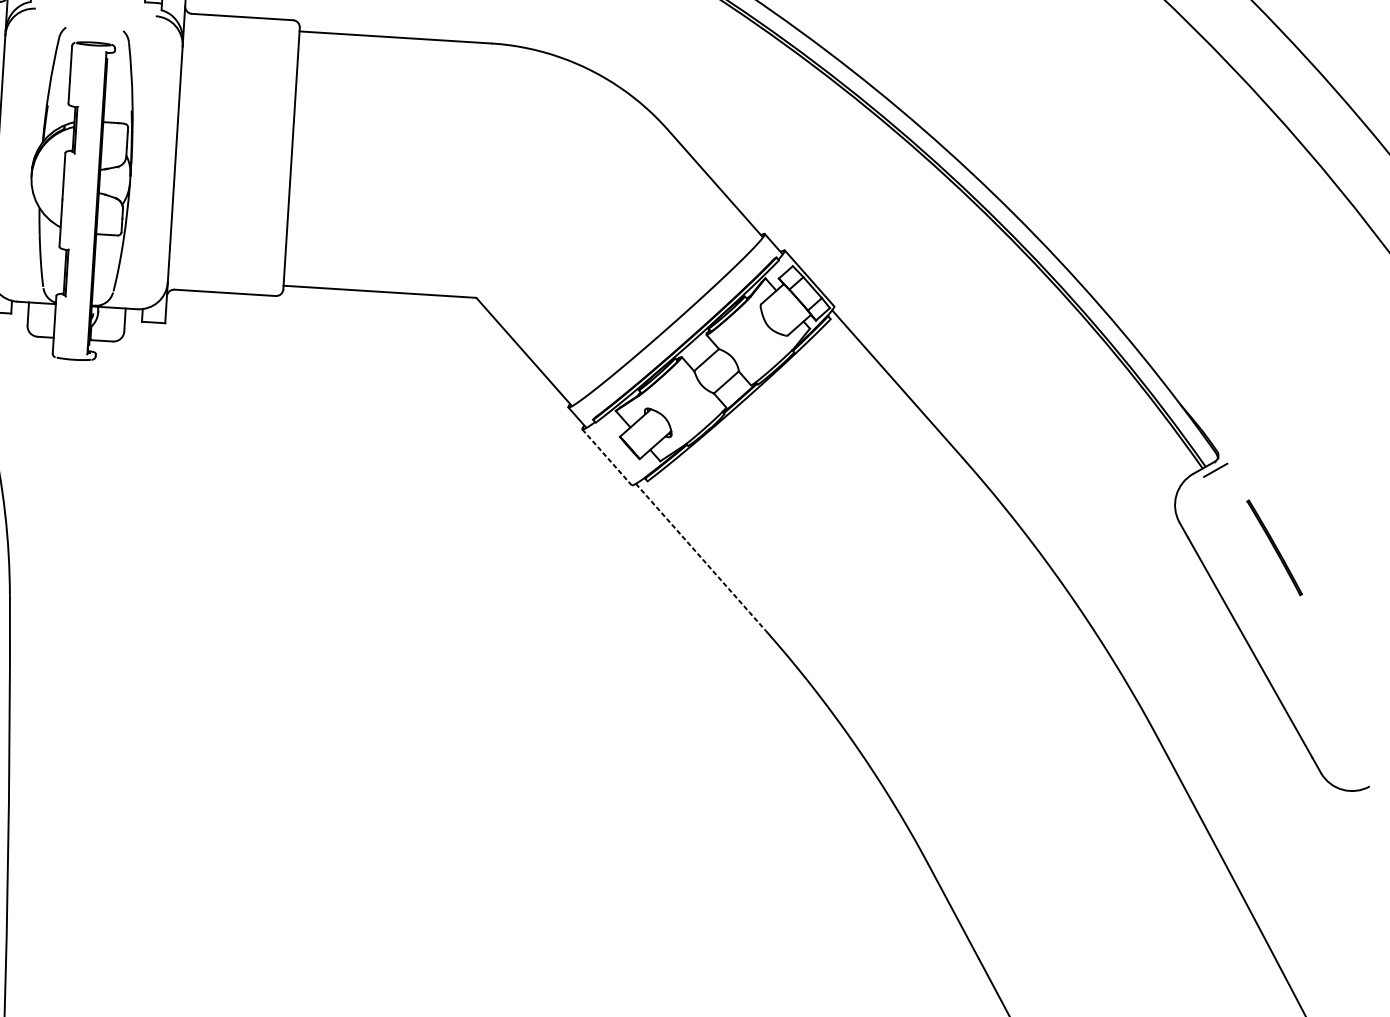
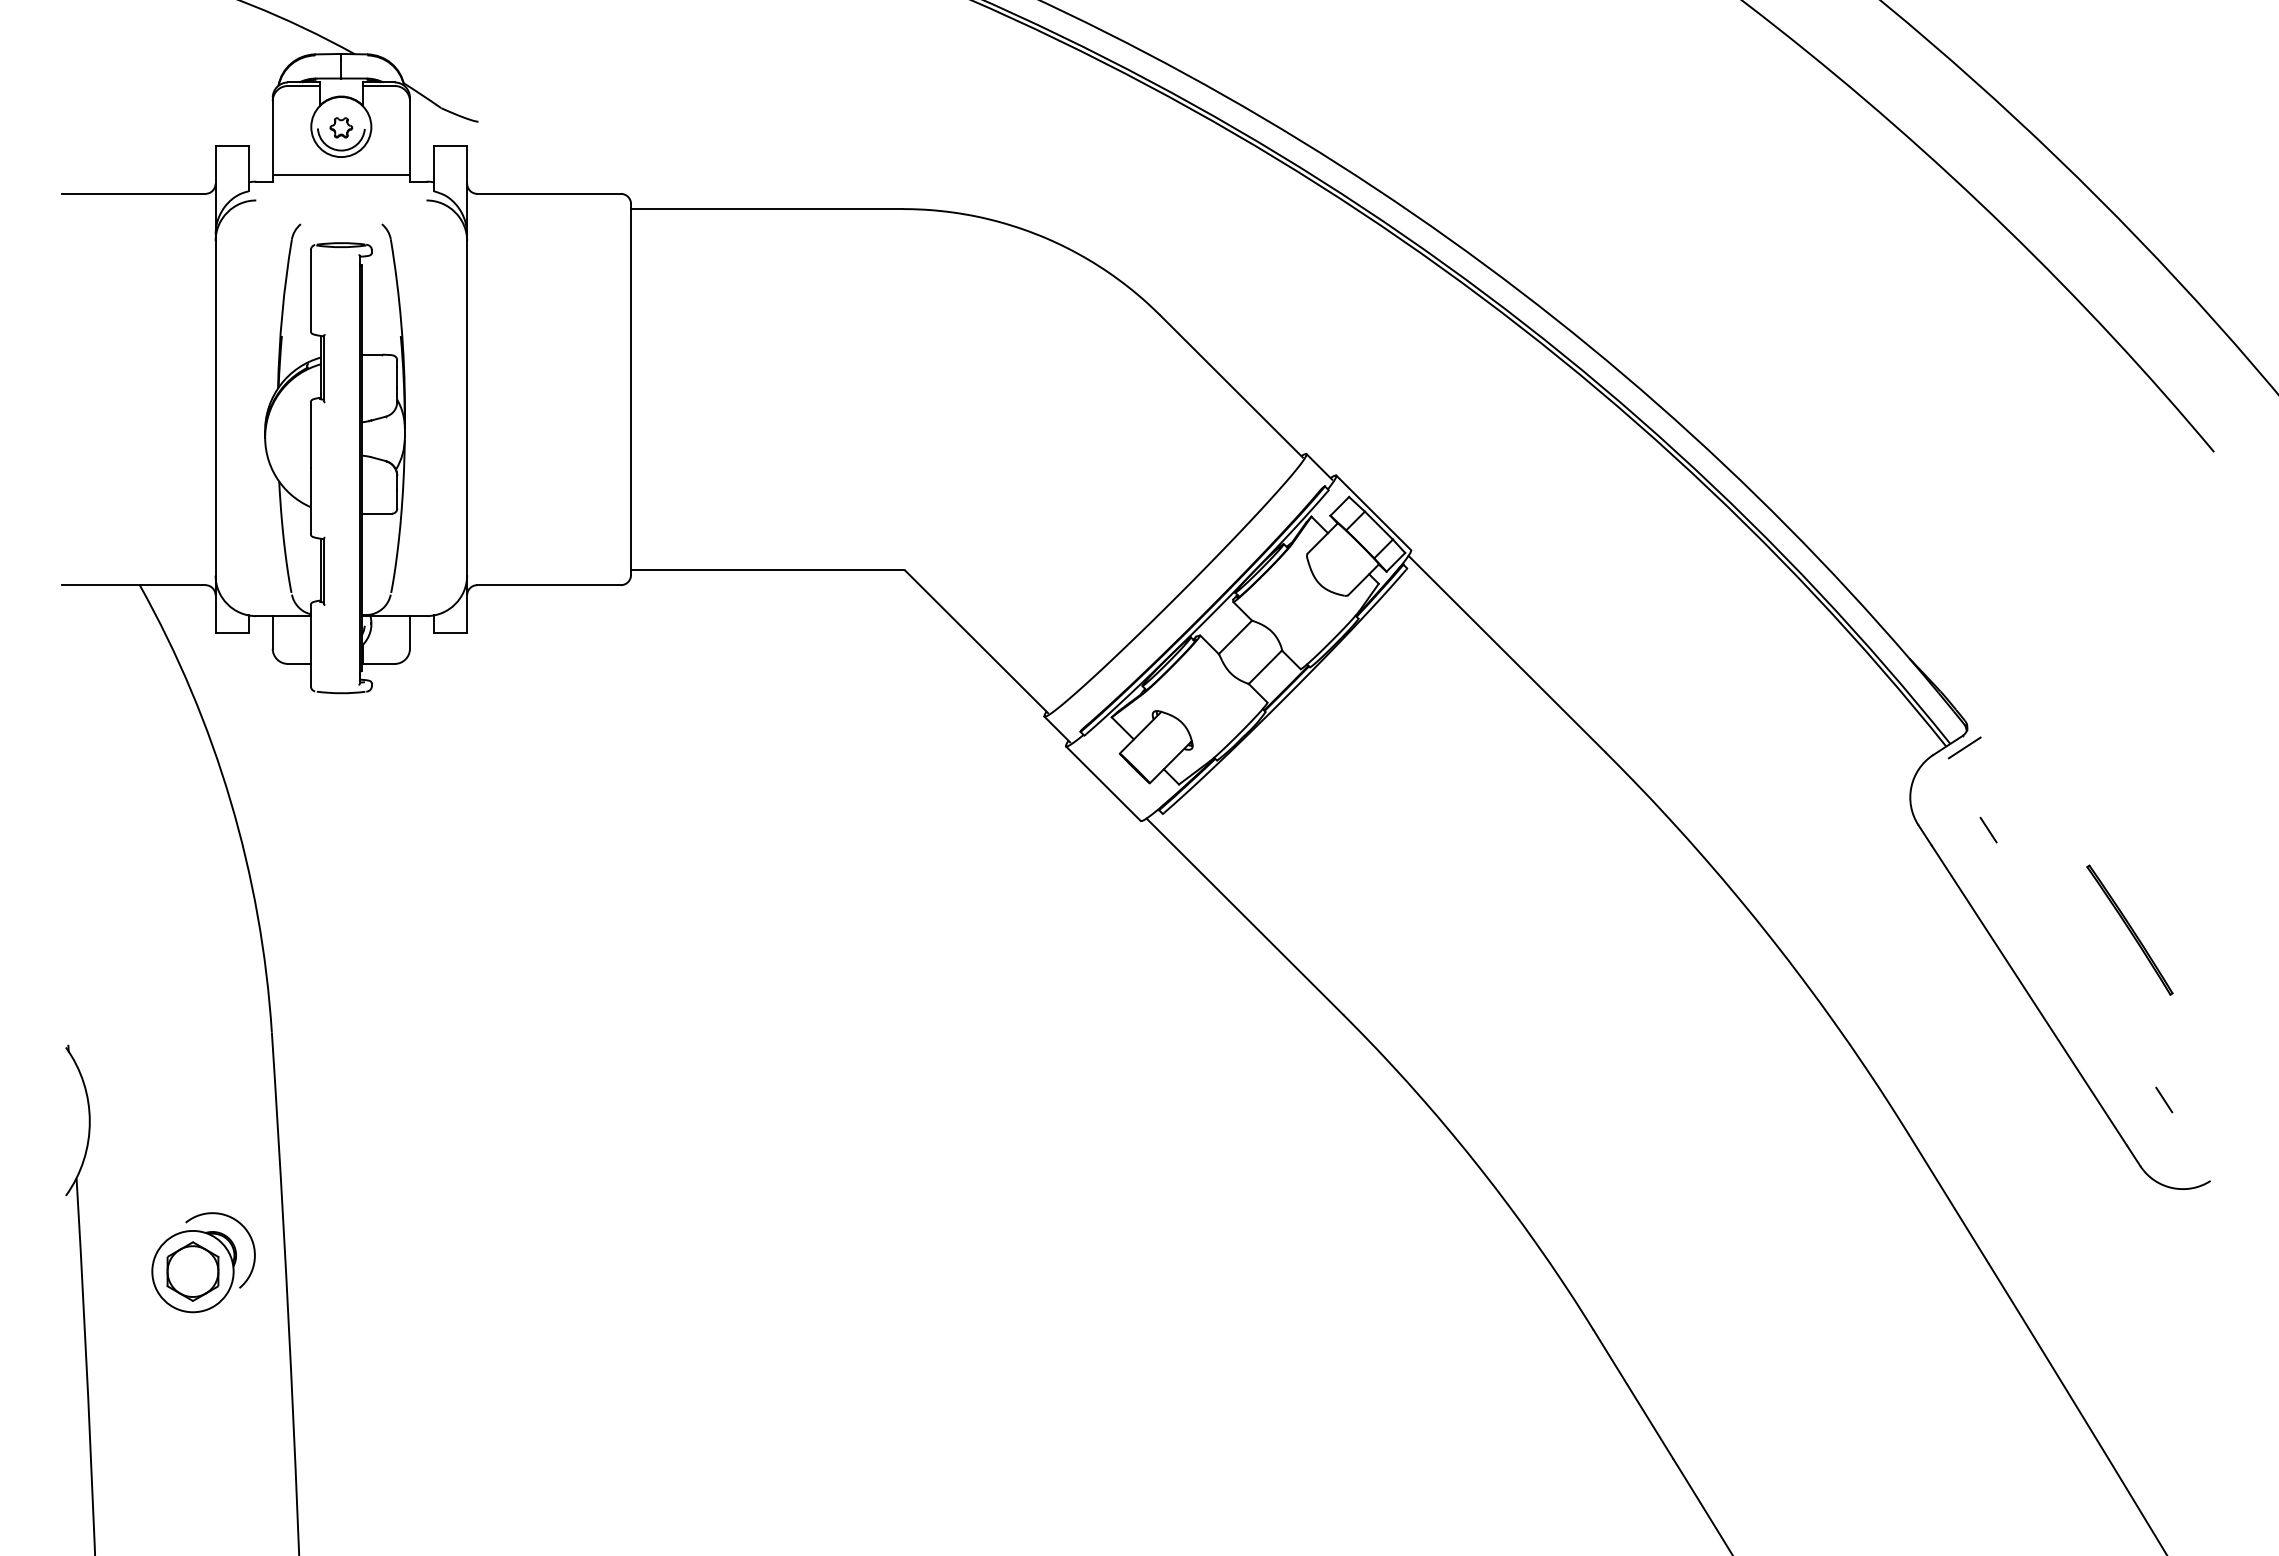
line: (607, 457) -> (1103, 783), dashed -> solid
line: (1228, 528) -> (1988, 829), added
part: (1274, 547) -> (2129, 929), moved
line: (700, 557) -> (1244, 916), dashed -> solid
line: (1340, 726) -> (2164, 1099), added

